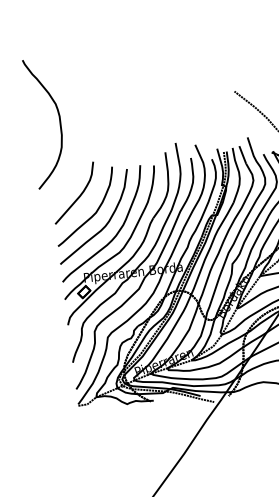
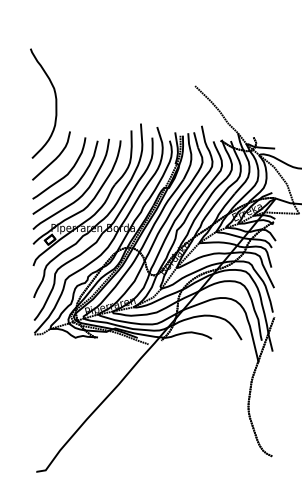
curve: (59, 121) -> (55, 103), moved

